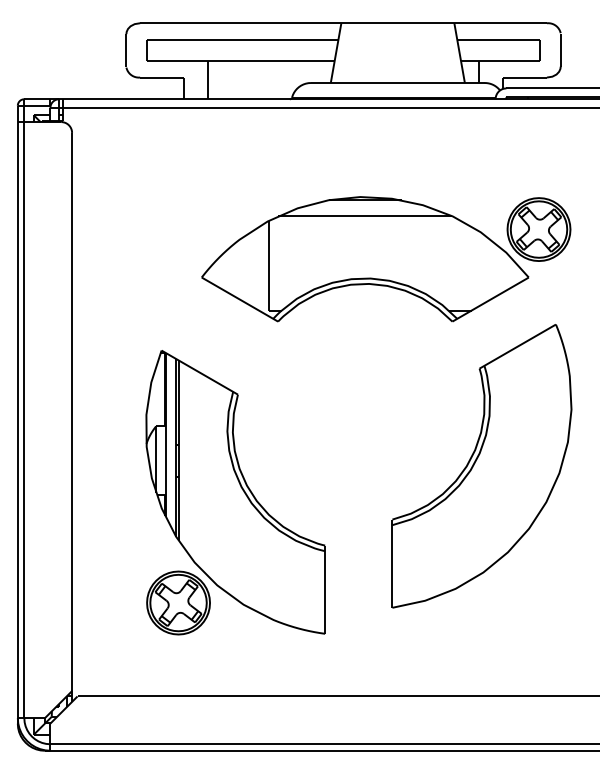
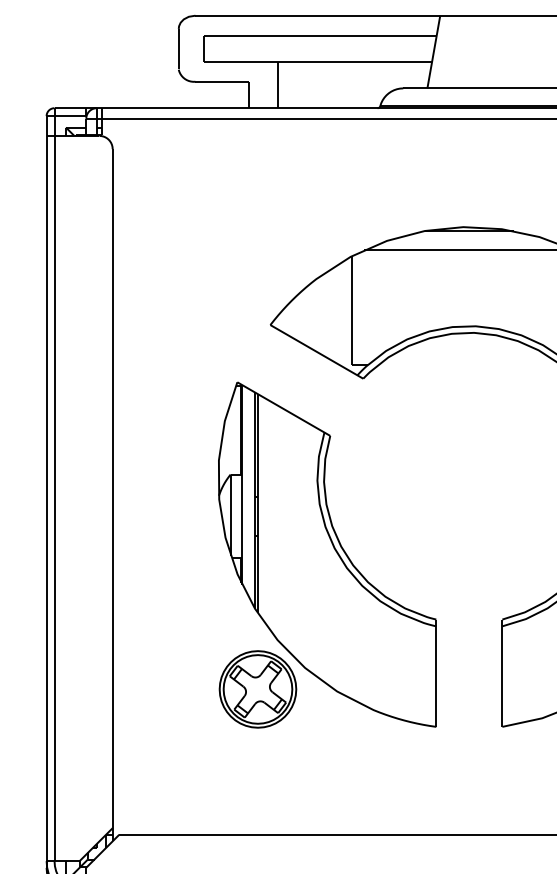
part: (235, 492) -> (327, 554), moved

